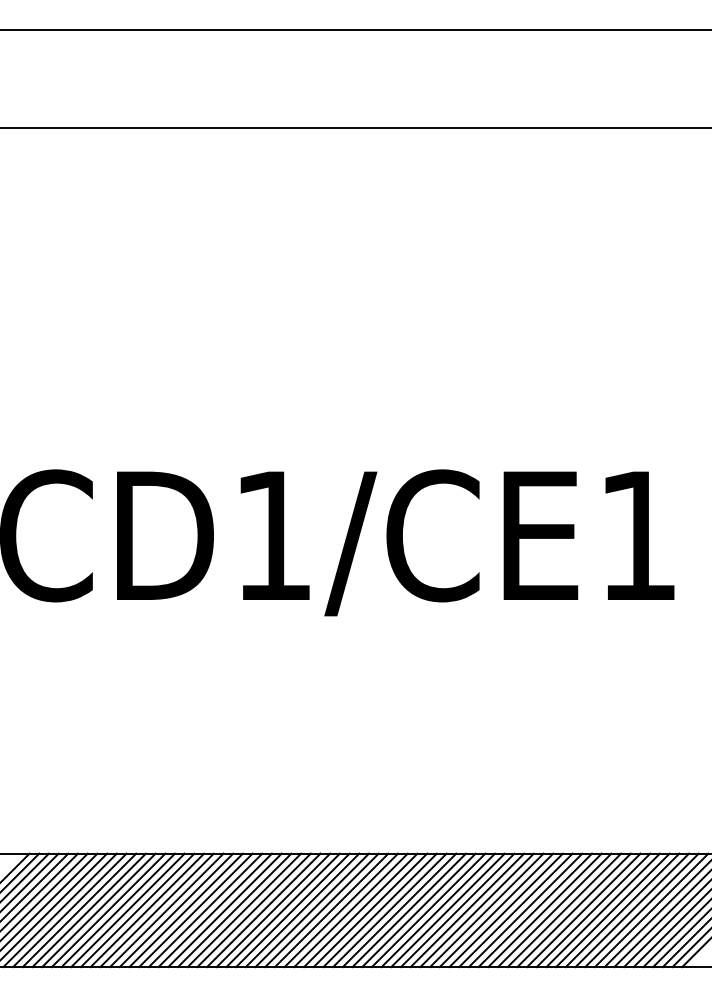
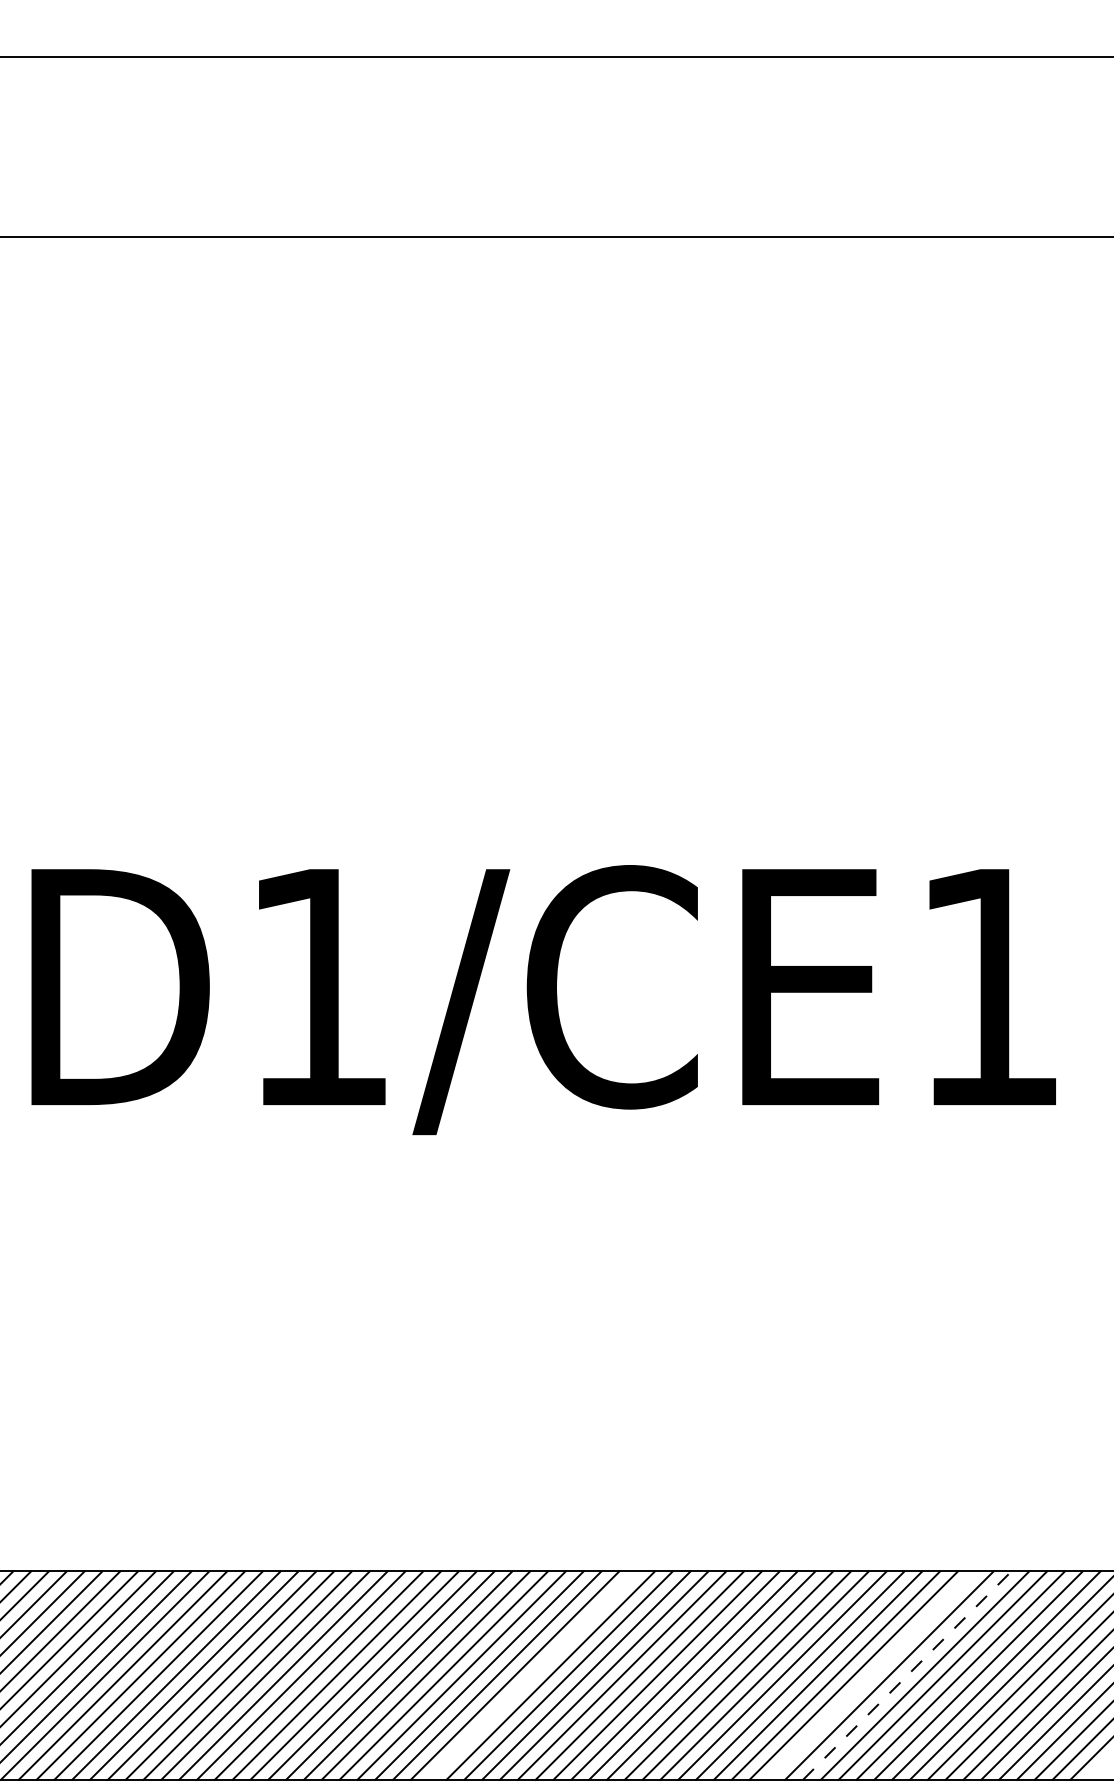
line: (389, 910) -> (532, 1675), removed
line: (573, 910) -> (870, 1675), removed
line: (593, 910) -> (907, 1675), solid -> dashed

